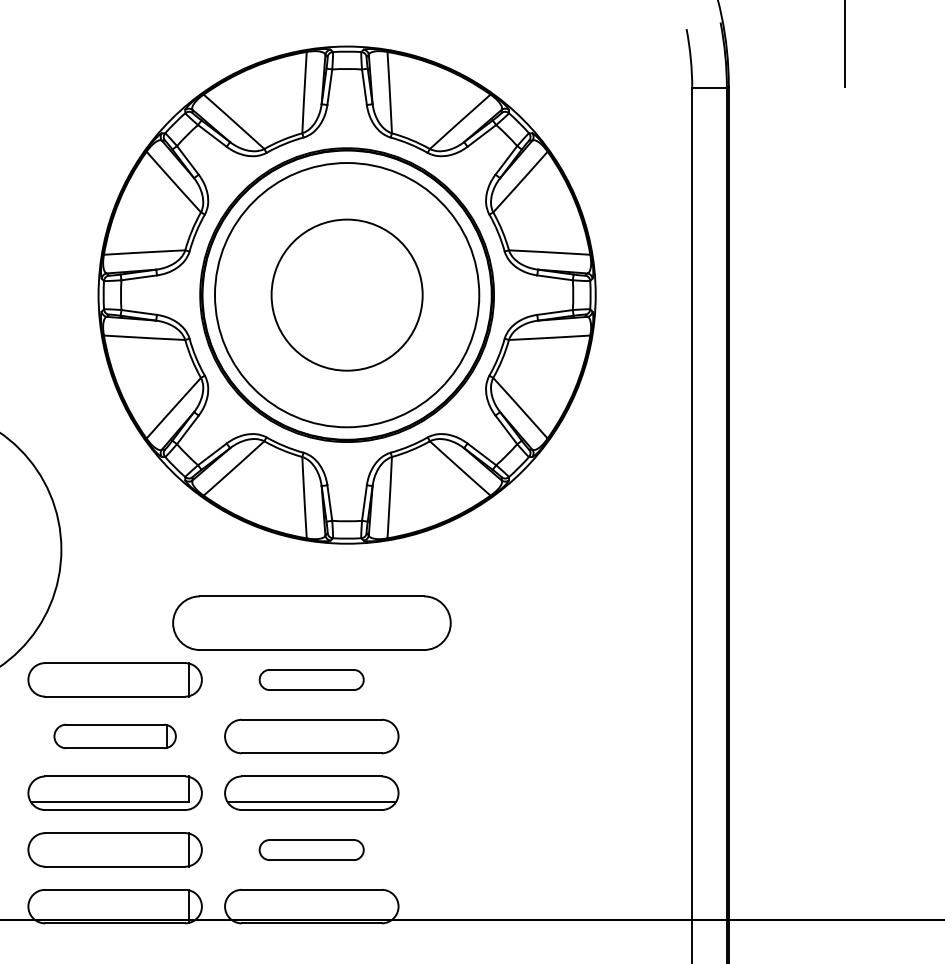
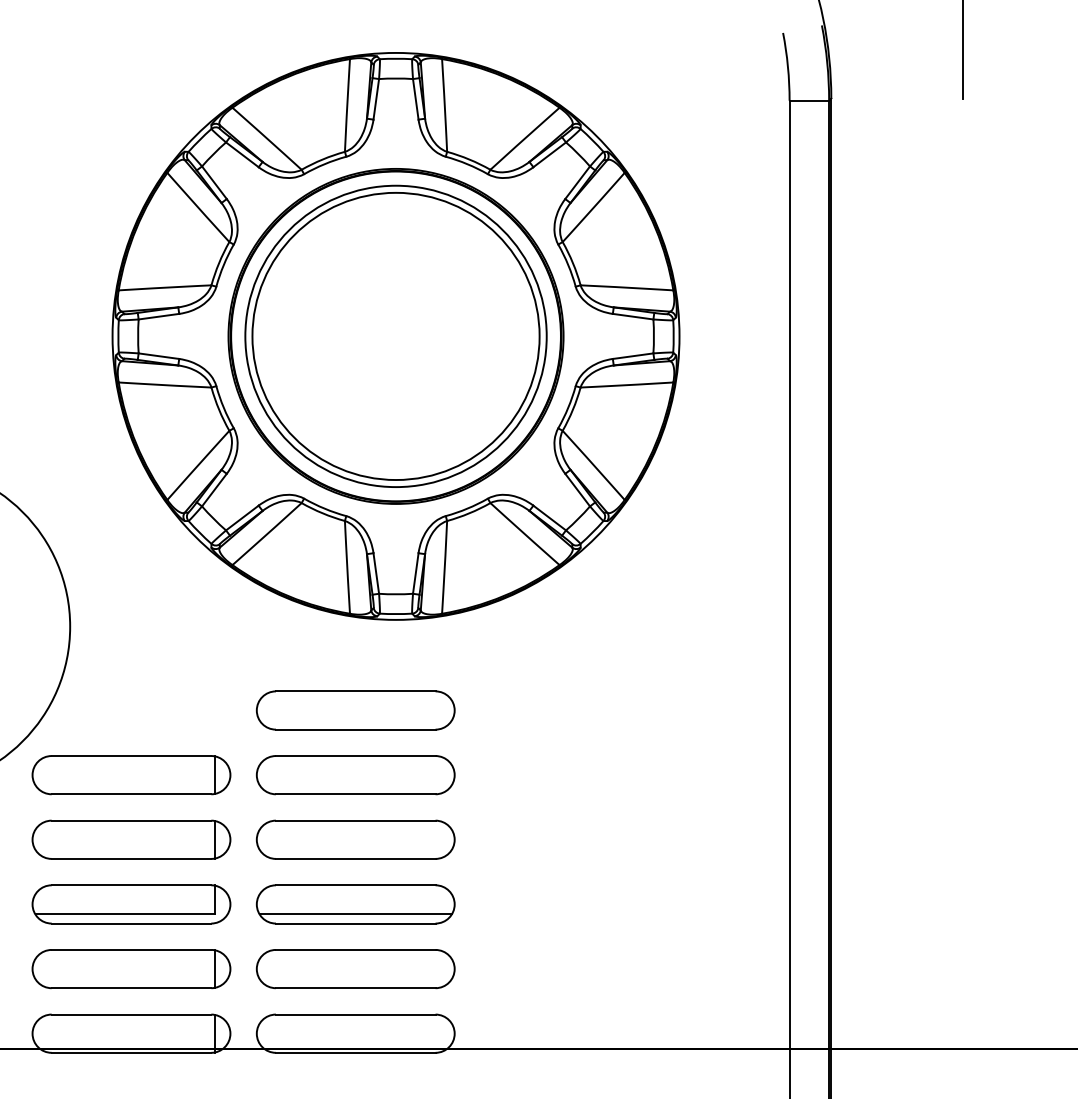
circle: (346, 295) -> (395, 336), size x1.67
part: (311, 623) -> (355, 710), size x0.62
part: (311, 680) -> (355, 775), size x1.67
part: (115, 736) -> (131, 839), size x1.43
part: (311, 850) -> (355, 969), size x1.67

